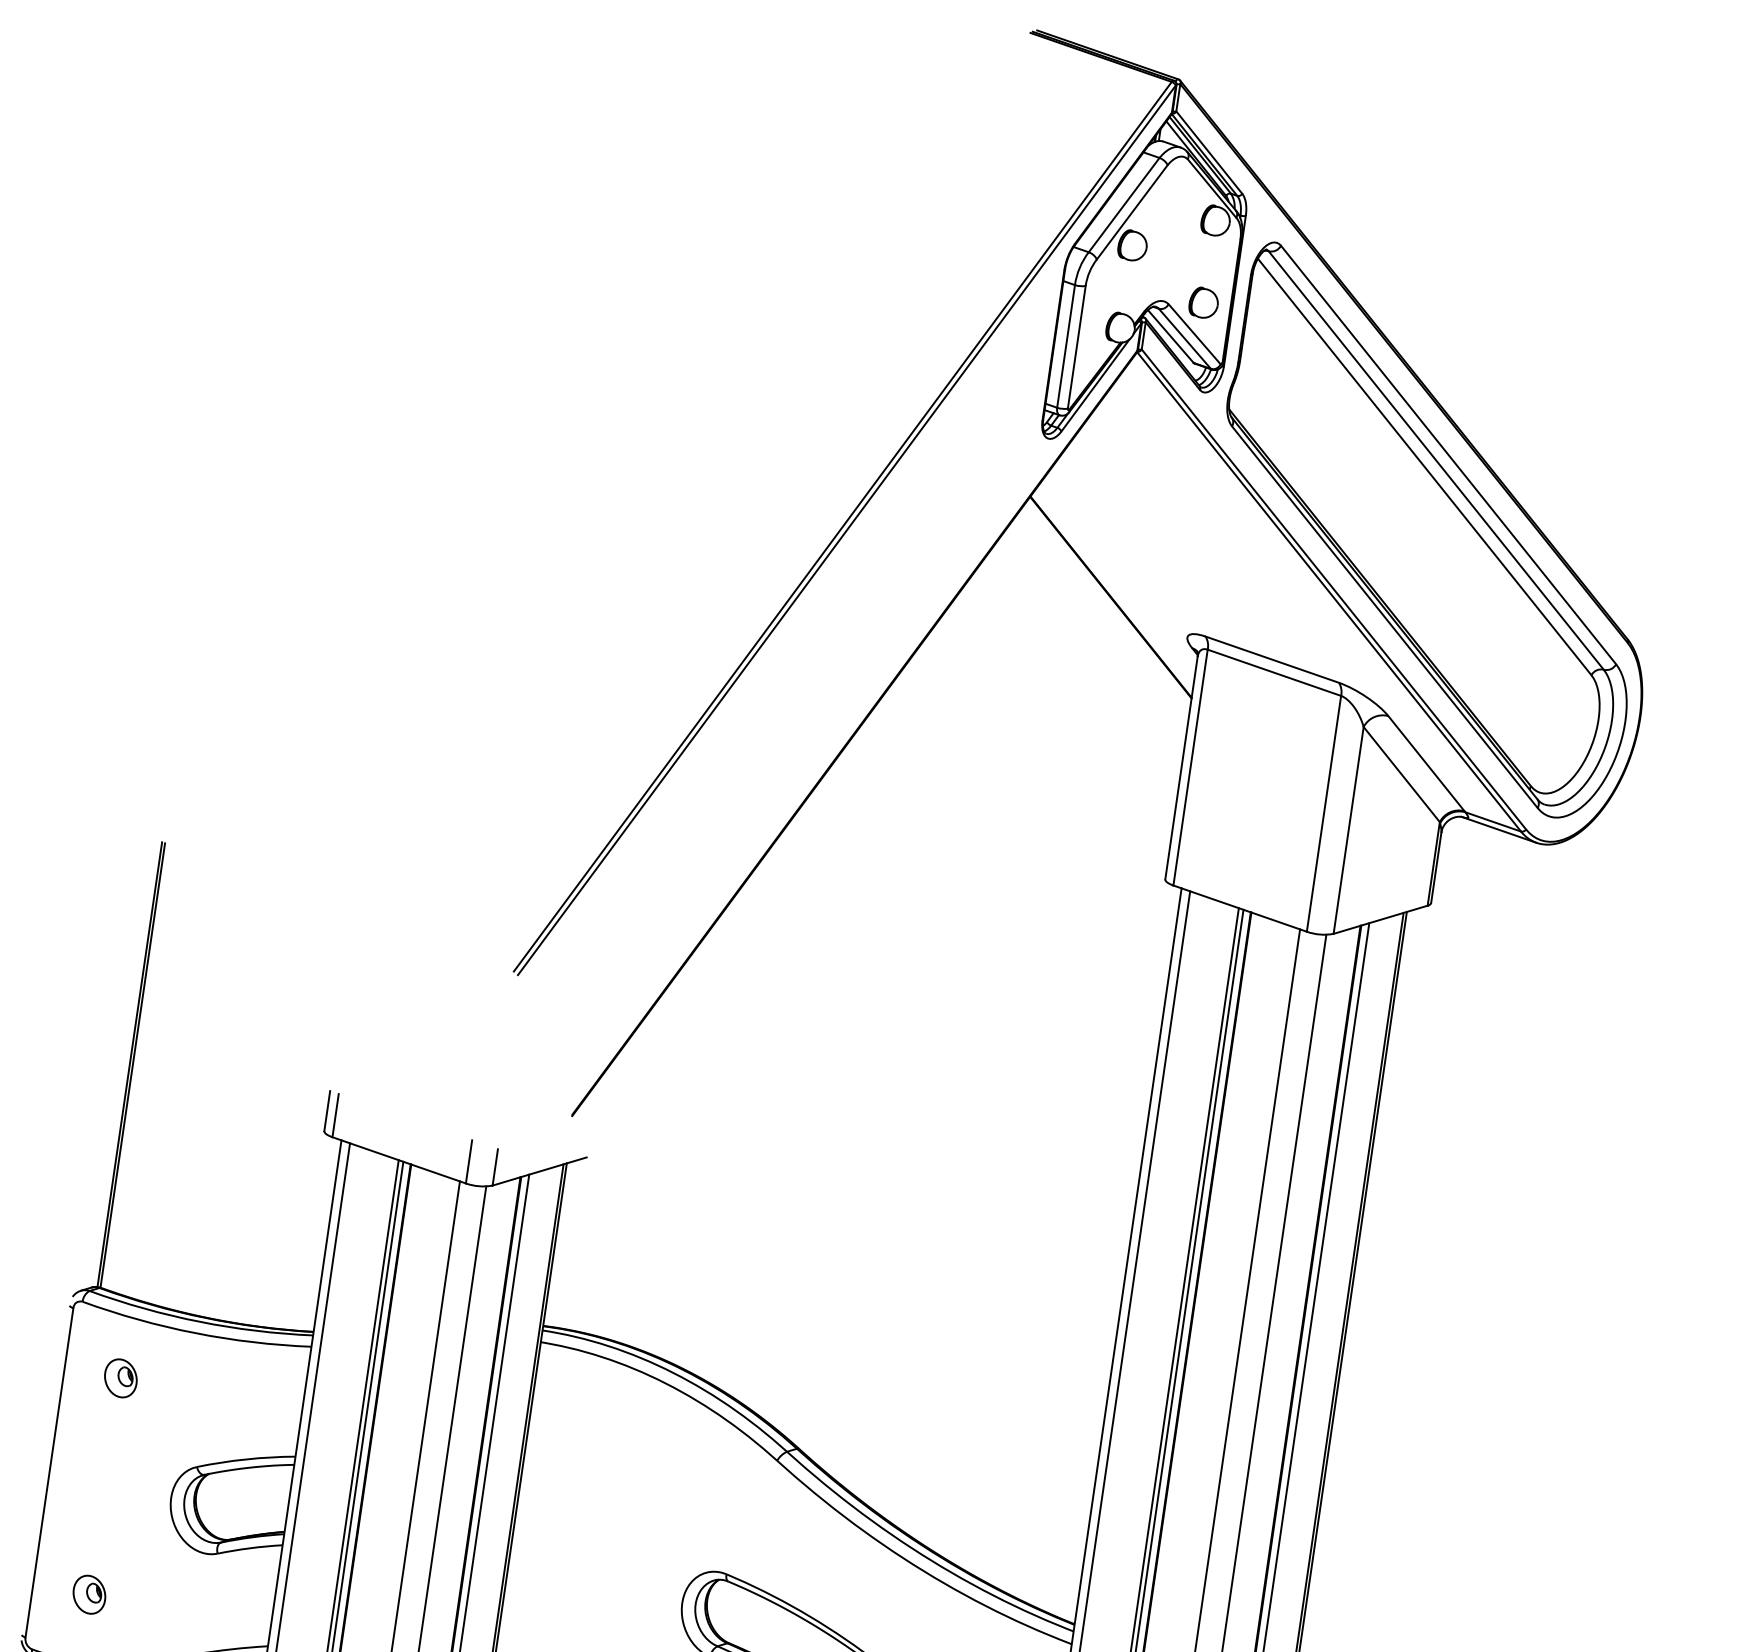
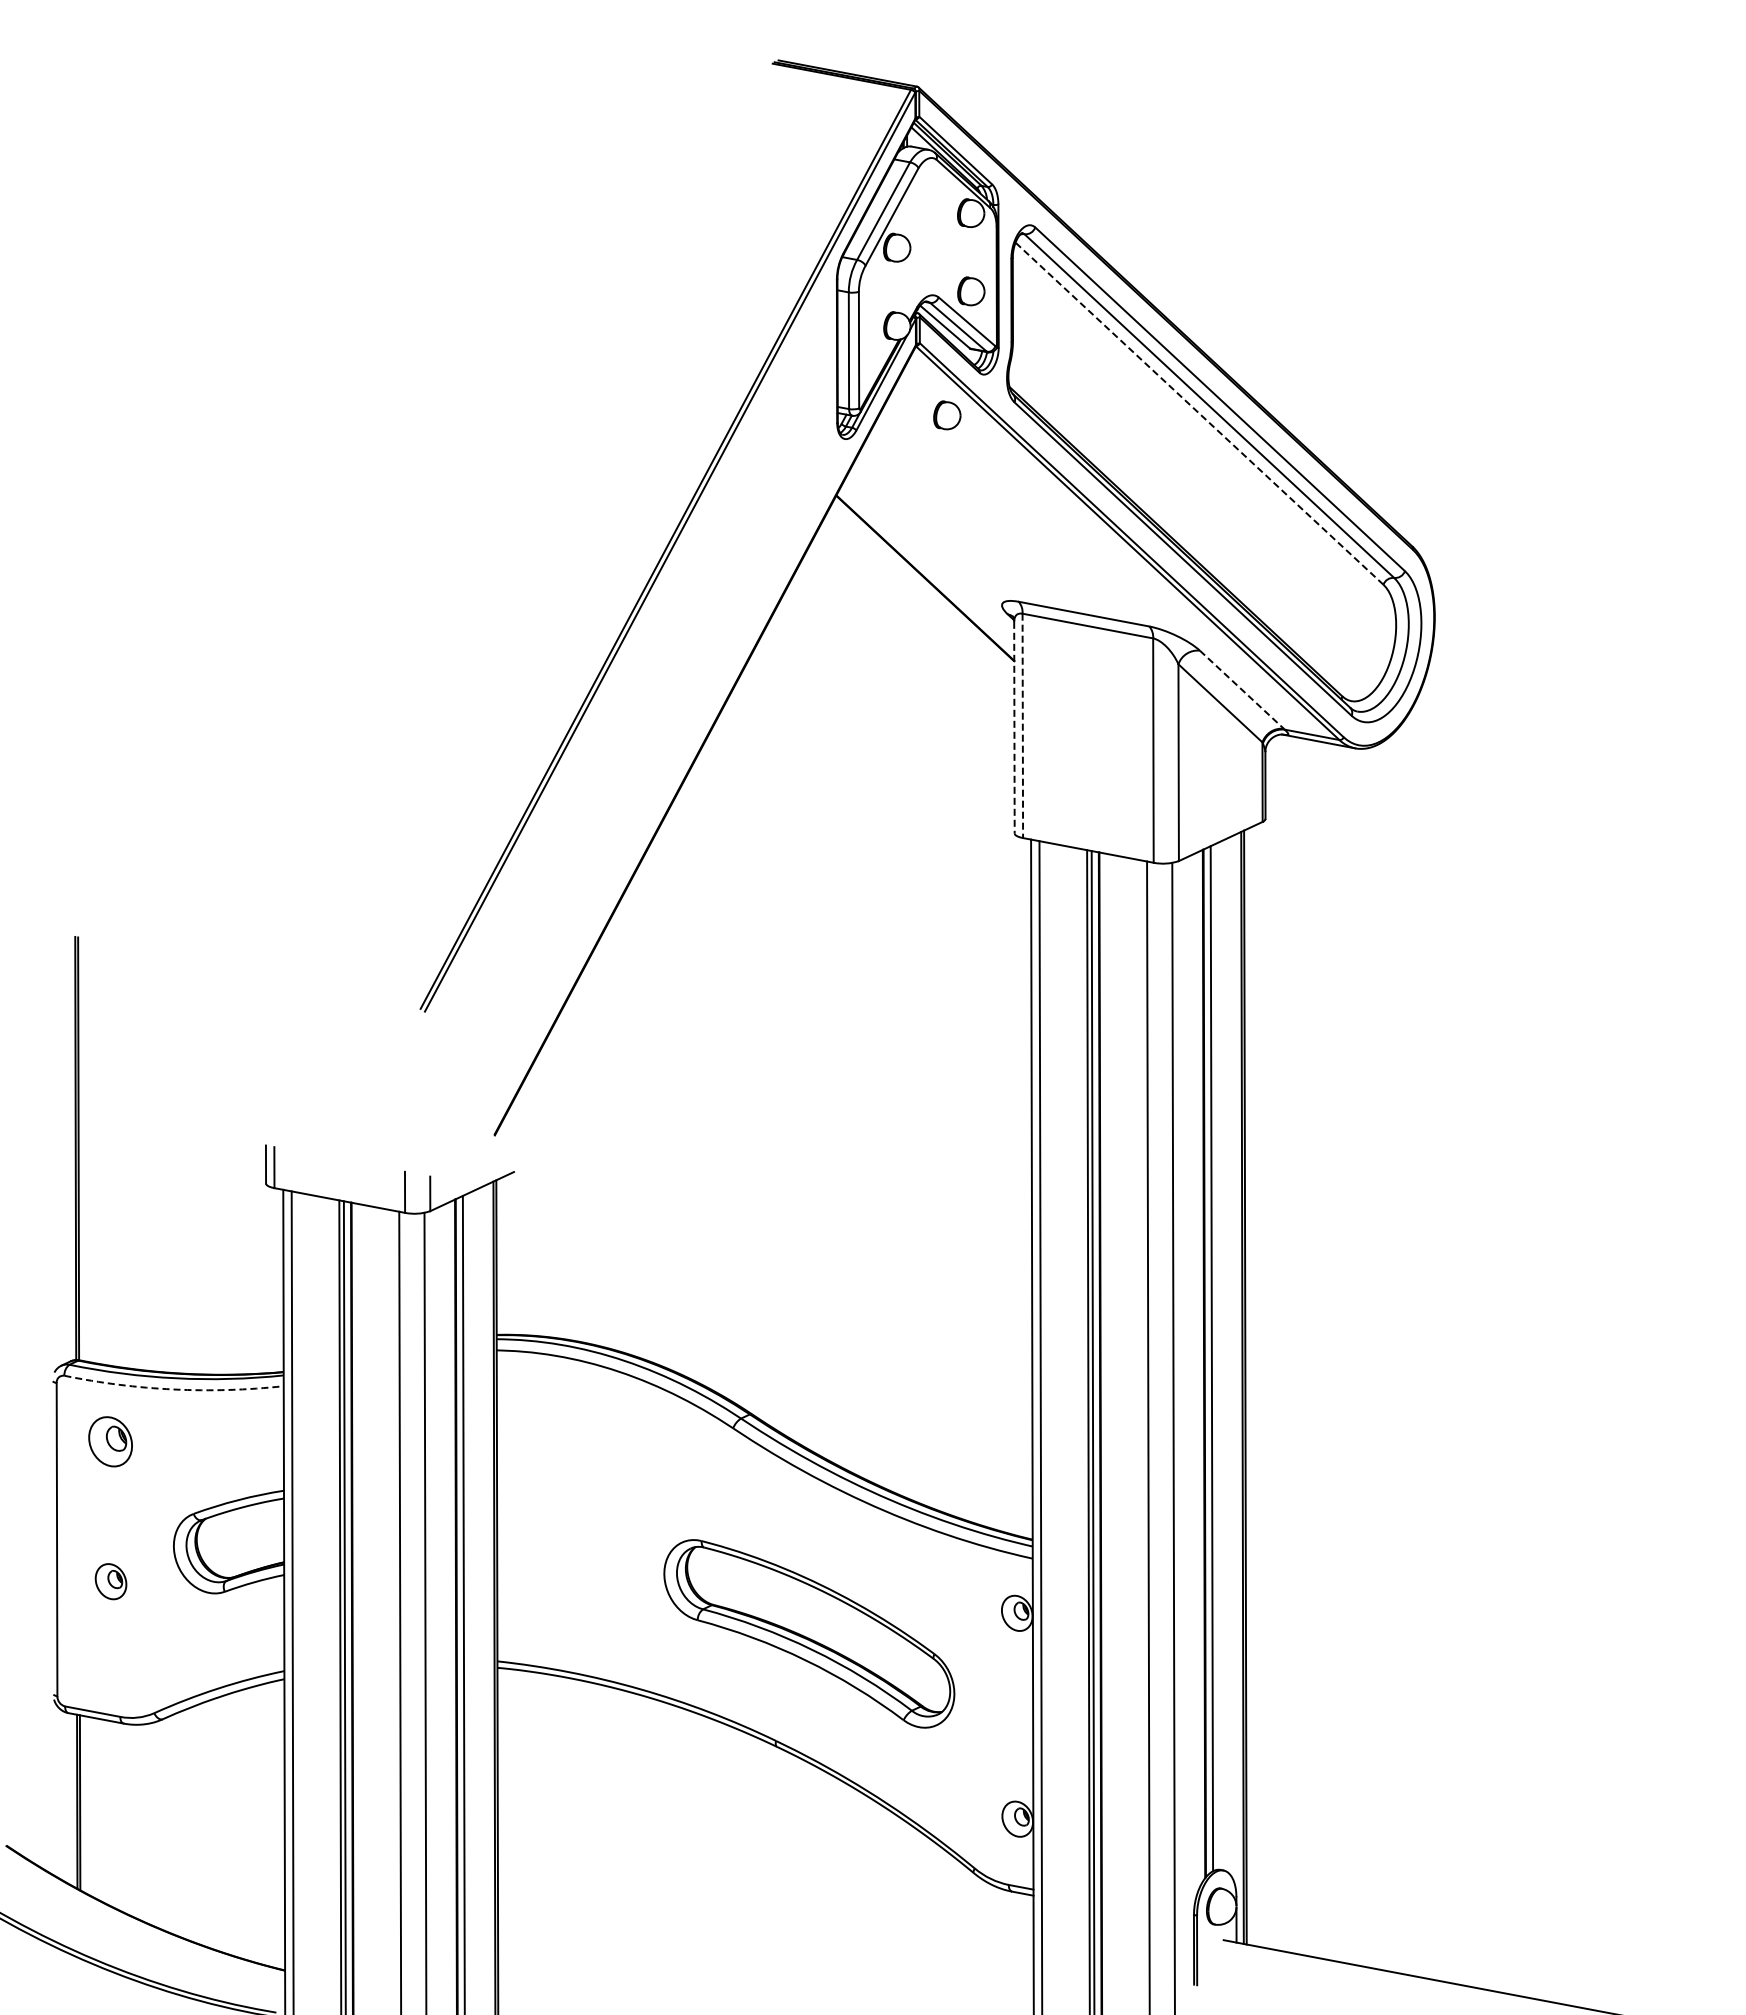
part: (1159, 429) -> (947, 415), added
line: (1424, 466) -> (1199, 413), solid -> dashed
line: (1426, 764) -> (1242, 690), solid -> dashed
line: (1181, 767) -> (1014, 727), solid -> dashed
line: (1190, 768) -> (1022, 726), solid -> dashed
arc: (195, 1333) -> (173, 1389), solid -> dashed
part: (120, 1377) -> (110, 1441), size x1.4
part: (88, 1594) -> (110, 1581), moved

